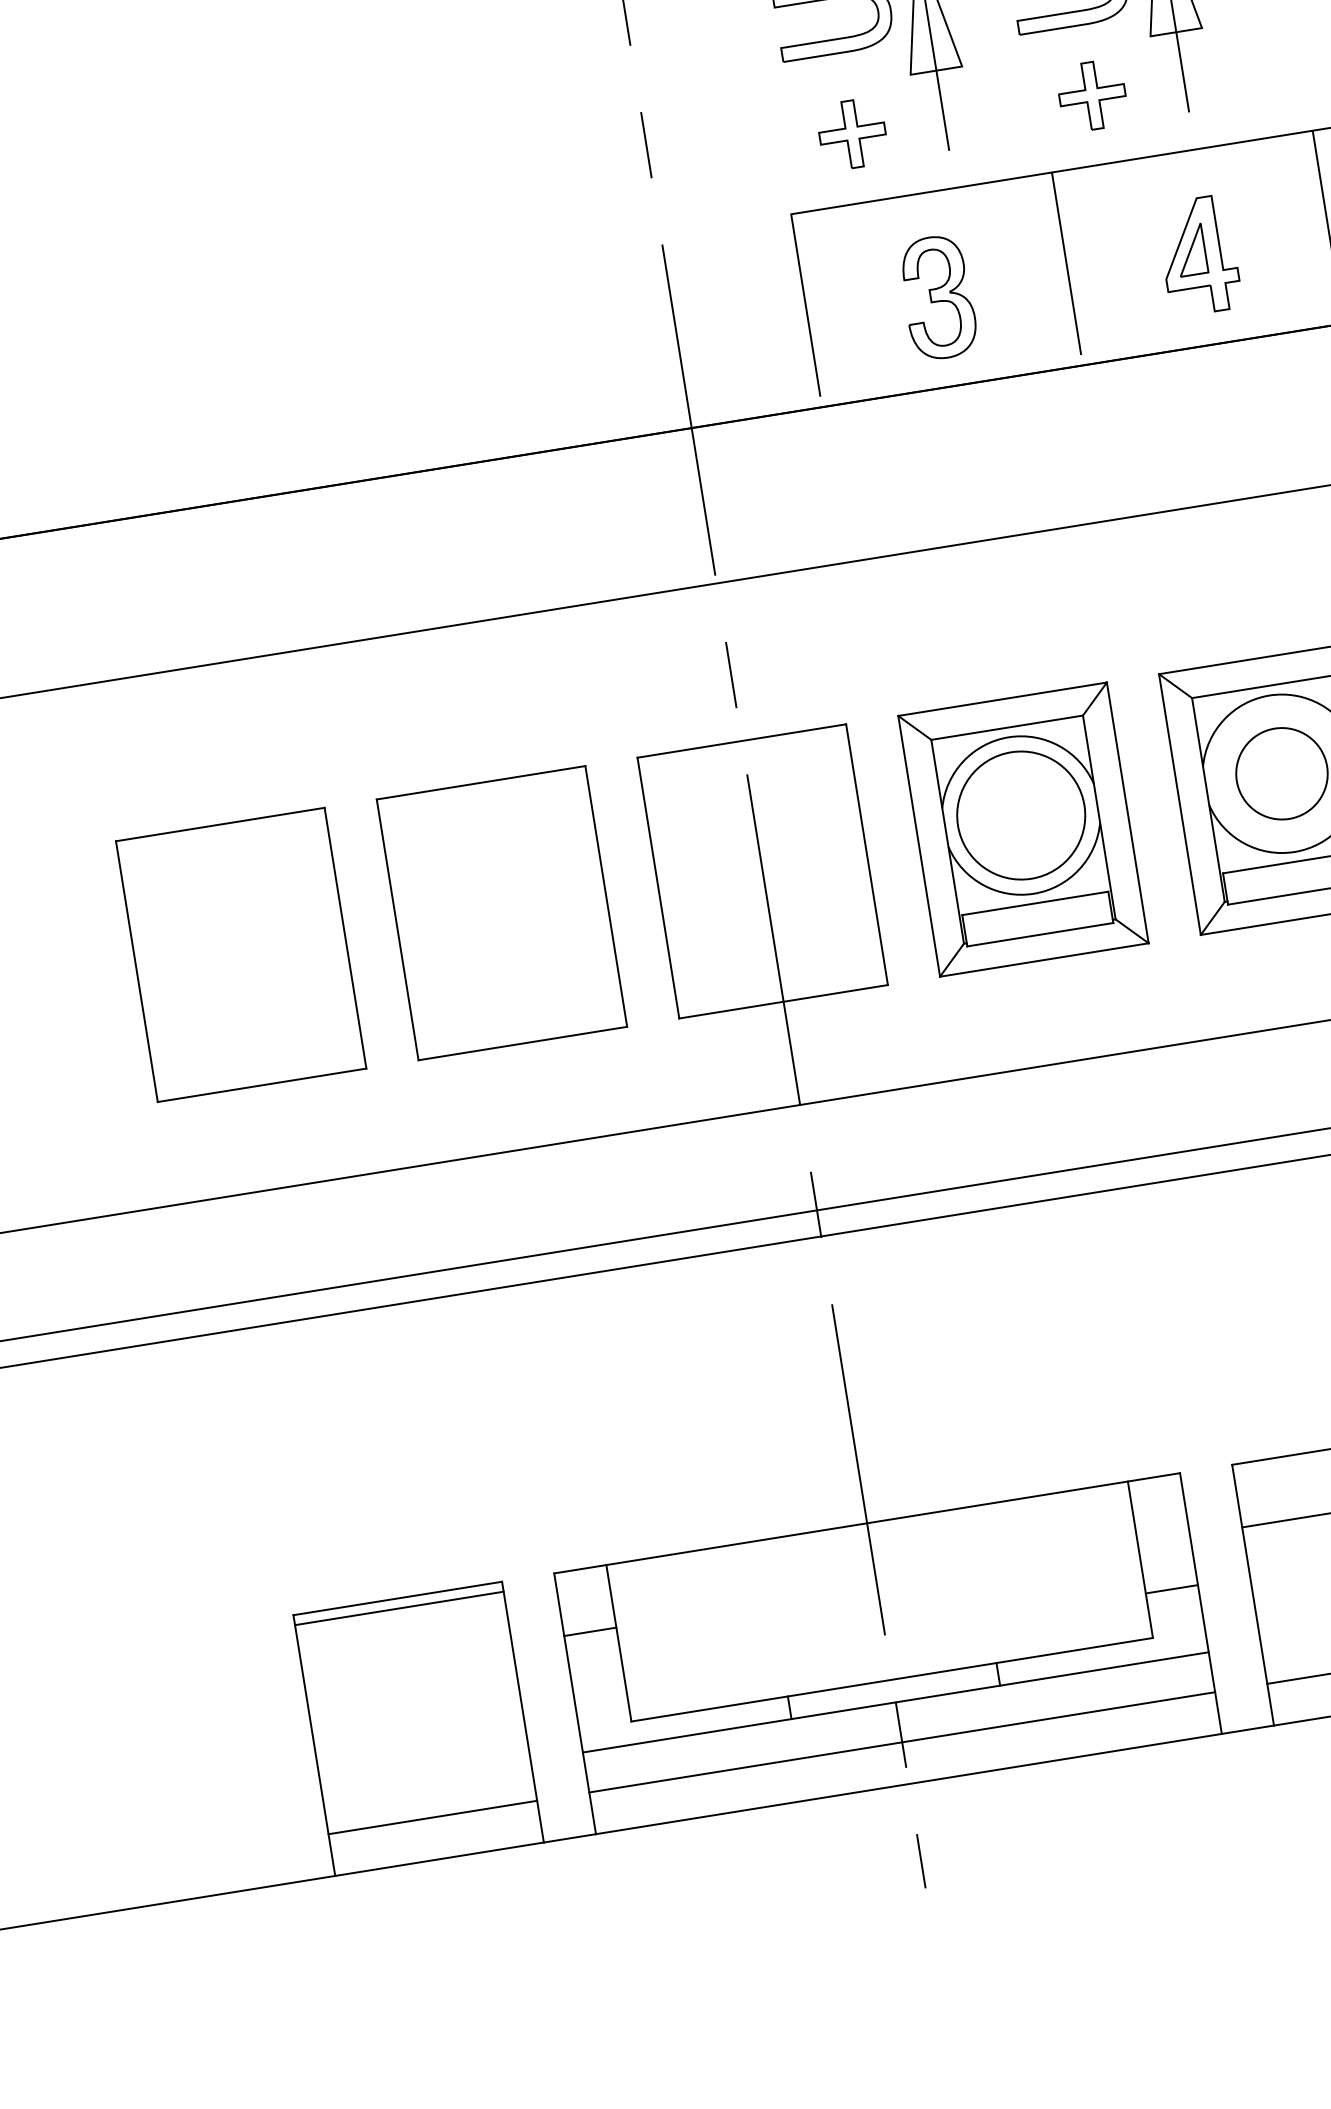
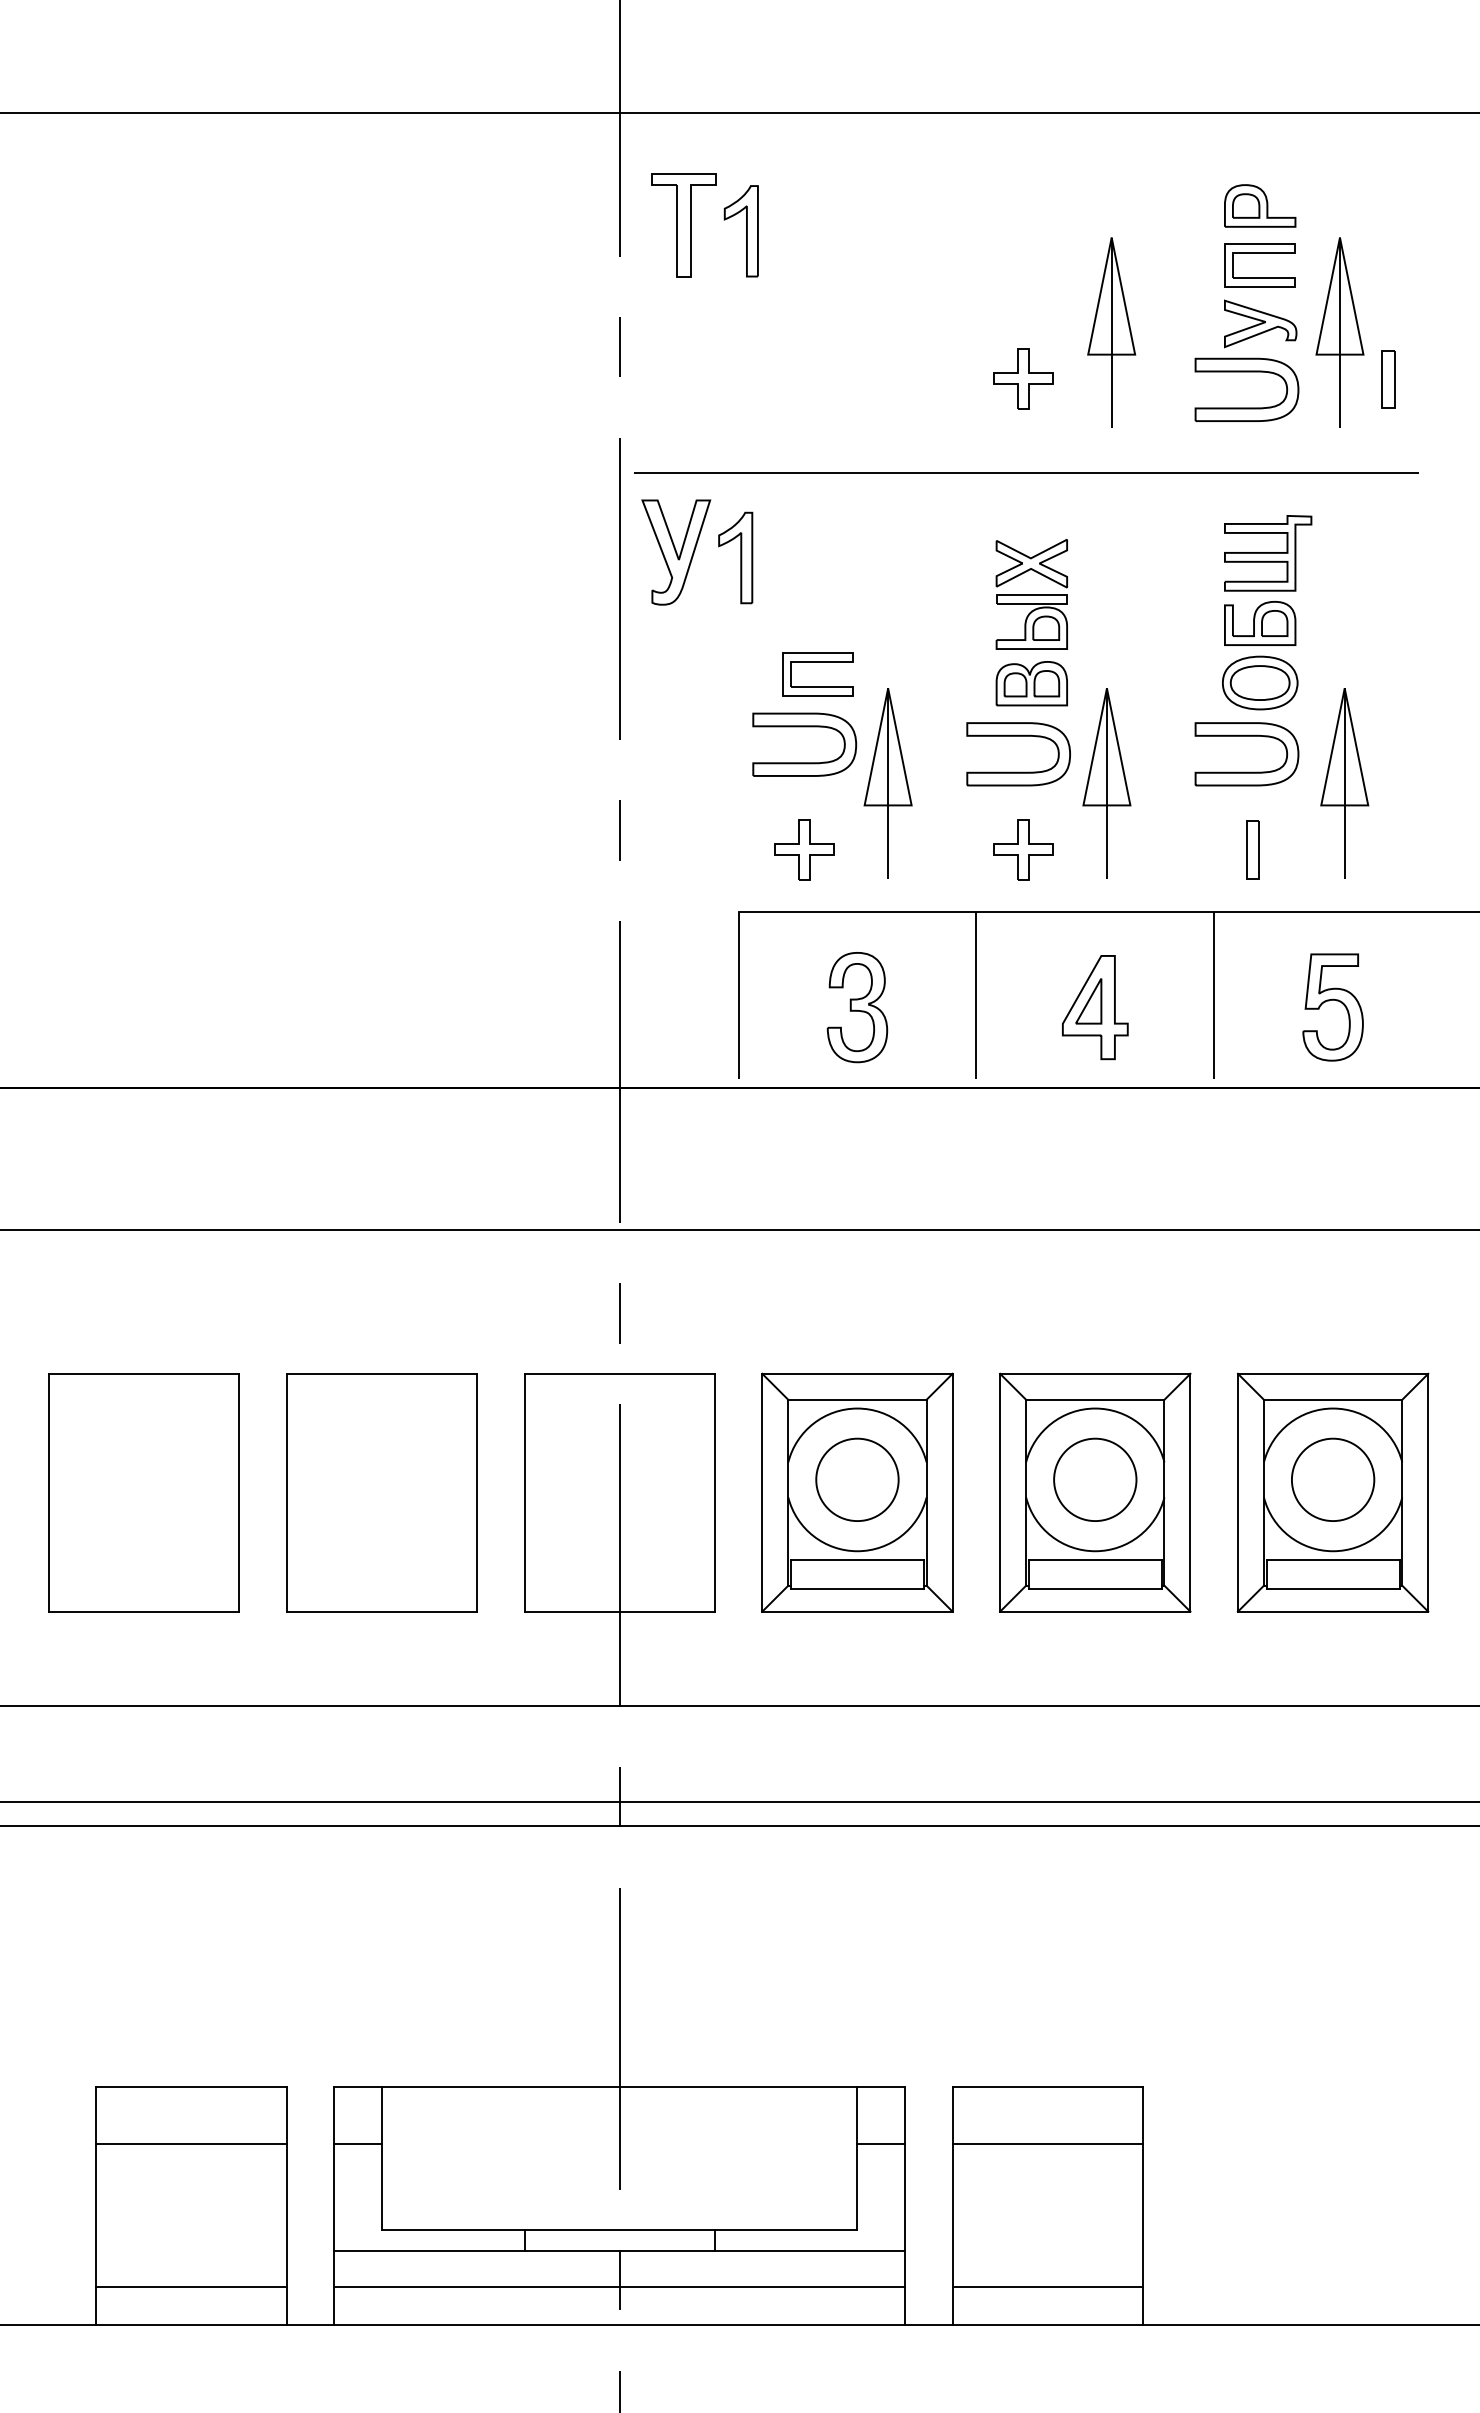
circle: (1021, 815) -> (857, 1479), size x0.71
line: (1172, 1589) -> (881, 2144), moved
line: (399, 1608) -> (191, 2144), moved

